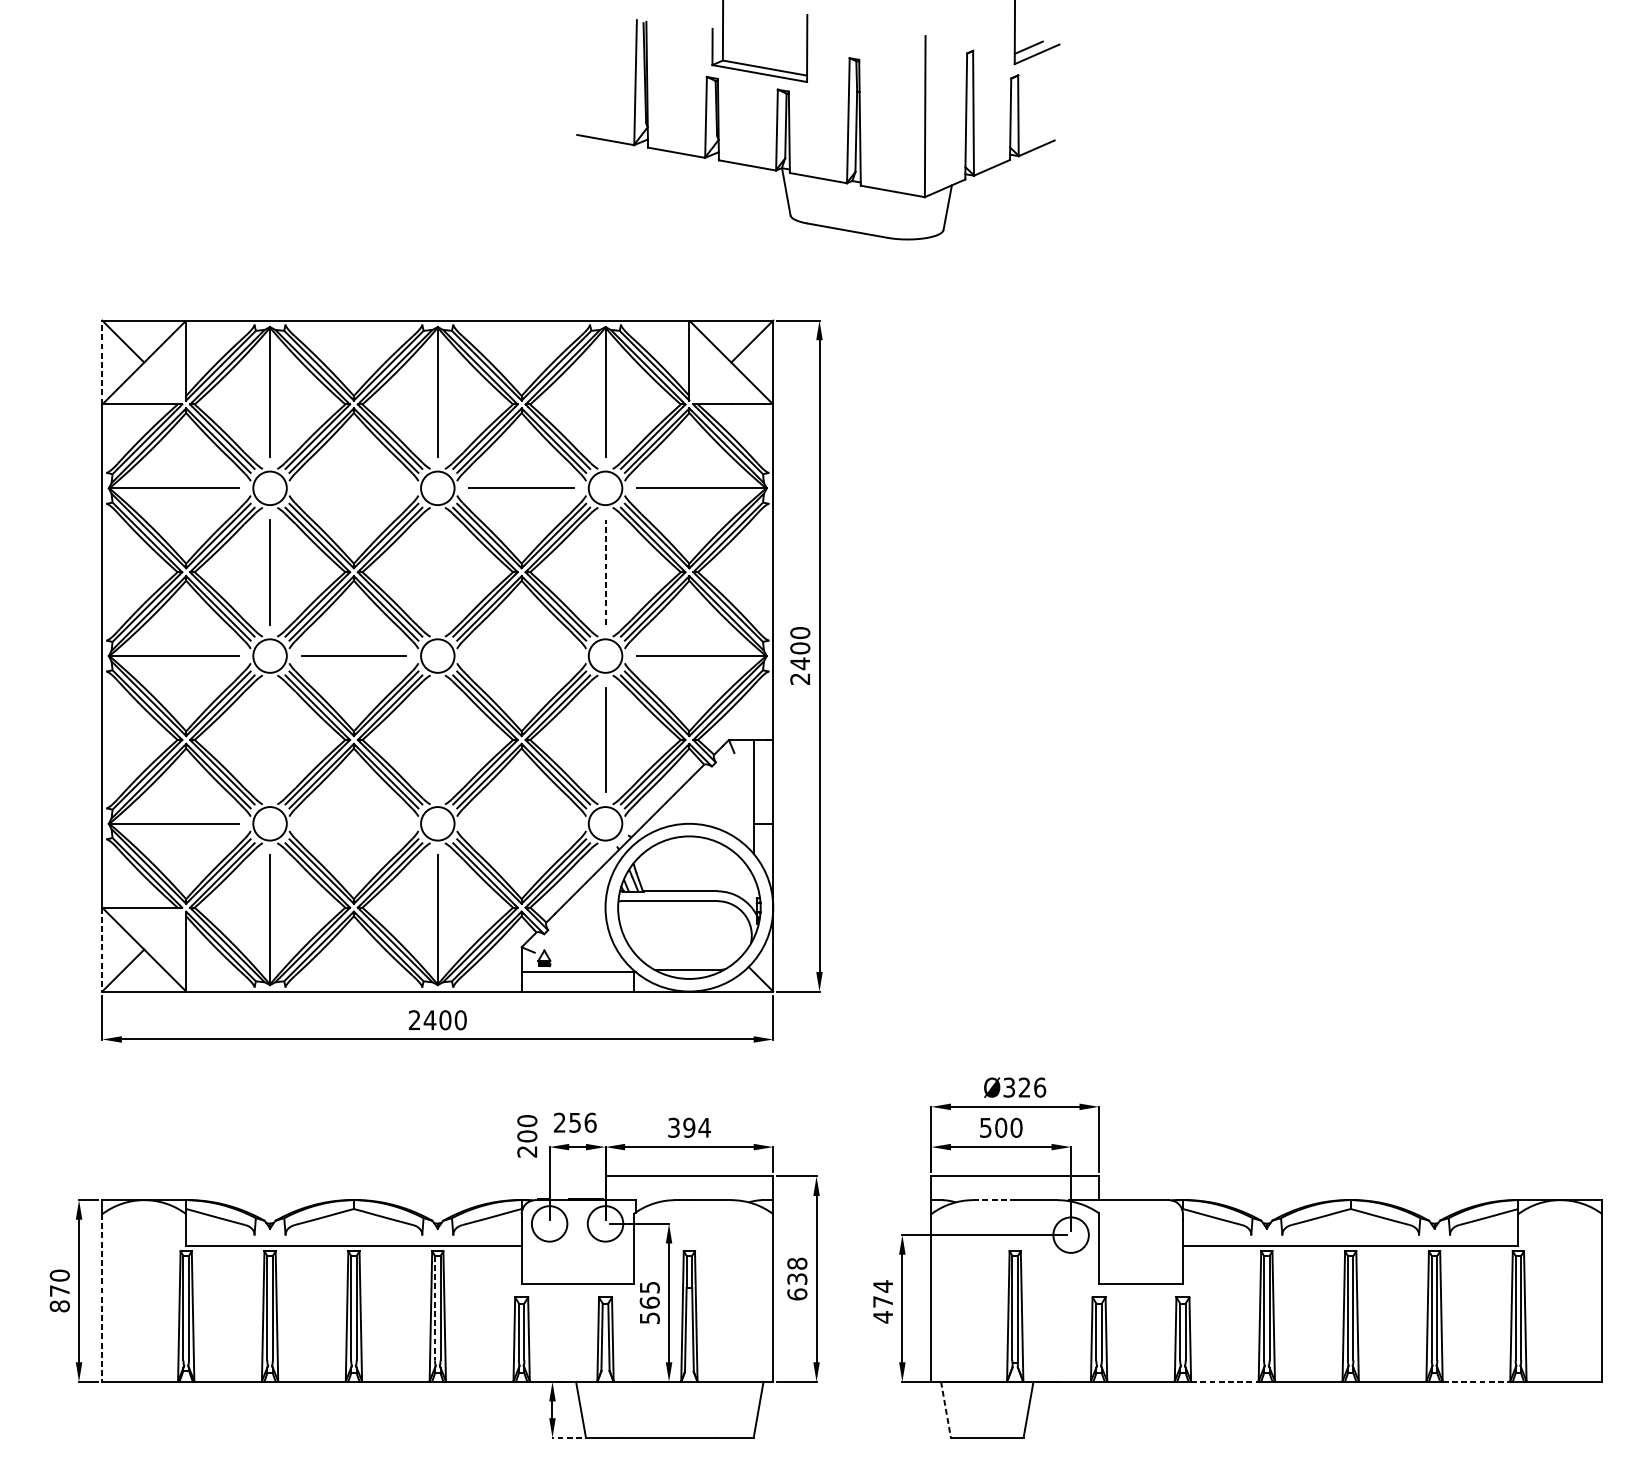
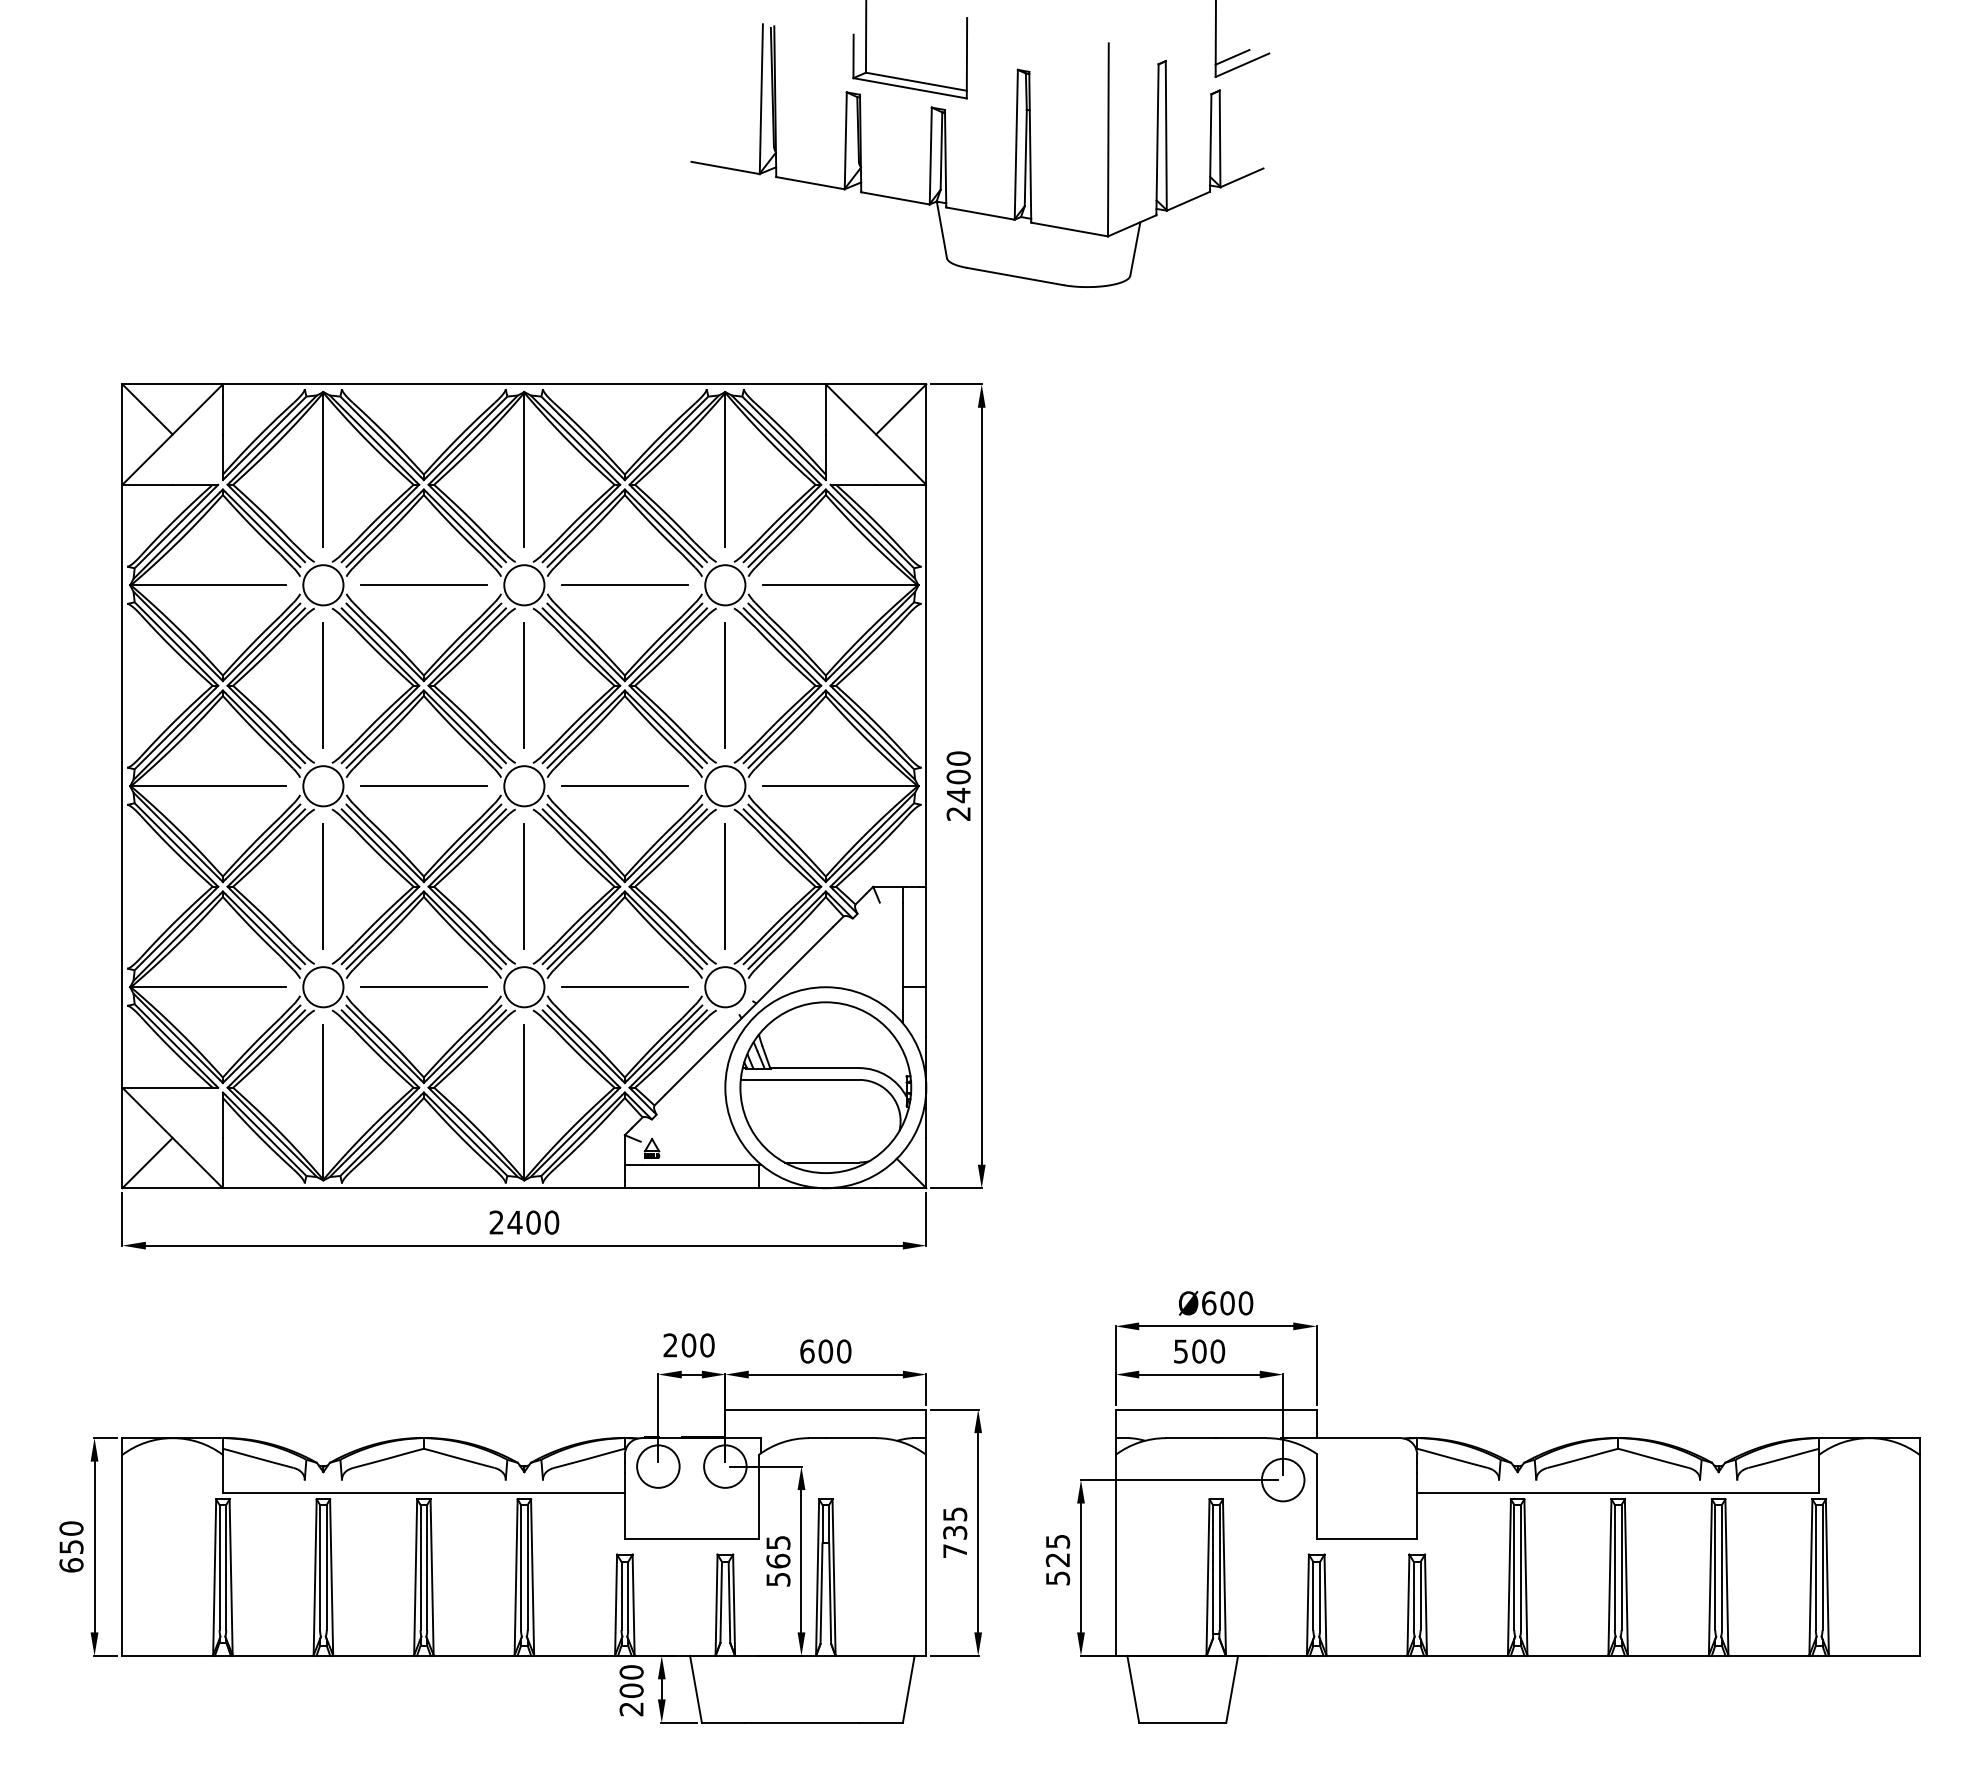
line: (102, 362) -> (122, 434), dashed -> solid
line: (353, 488) -> (423, 585), added
line: (437, 571) -> (524, 685), added
line: (605, 571) -> (725, 685), dashed -> solid
line: (521, 656) -> (624, 786), added
line: (270, 739) -> (323, 886), added
line: (437, 739) -> (524, 886), added
line: (353, 824) -> (423, 987), added
line: (521, 824) -> (624, 987), added
line: (102, 950) -> (122, 1138), dashed -> solid
text: (1024, 1087) -> (1227, 1303), Ø326 -> Ø600
text: (582, 1122) -> (697, 1345), 256 -> 200
text: (689, 1127) -> (825, 1351), 394 -> 600
text: (527, 1136) -> (631, 1690), moved
line: (994, 1200) -> (1191, 1438), dashed -> solid
text: (797, 1278) -> (955, 1532), 638 -> 735
text: (59, 1298) -> (71, 1556), 870 -> 650
line: (102, 1298) -> (122, 1555), dashed -> solid
text: (882, 1302) -> (1057, 1560), 474 -> 525
line: (435, 1308) -> (521, 1567), dashed -> solid
line: (1224, 1381) -> (1467, 1655), dashed -> solid
line: (1476, 1381) -> (1769, 1655), dashed -> solid
line: (946, 1409) -> (1133, 1689), dashed -> solid
line: (567, 1437) -> (679, 1722), dashed -> solid

